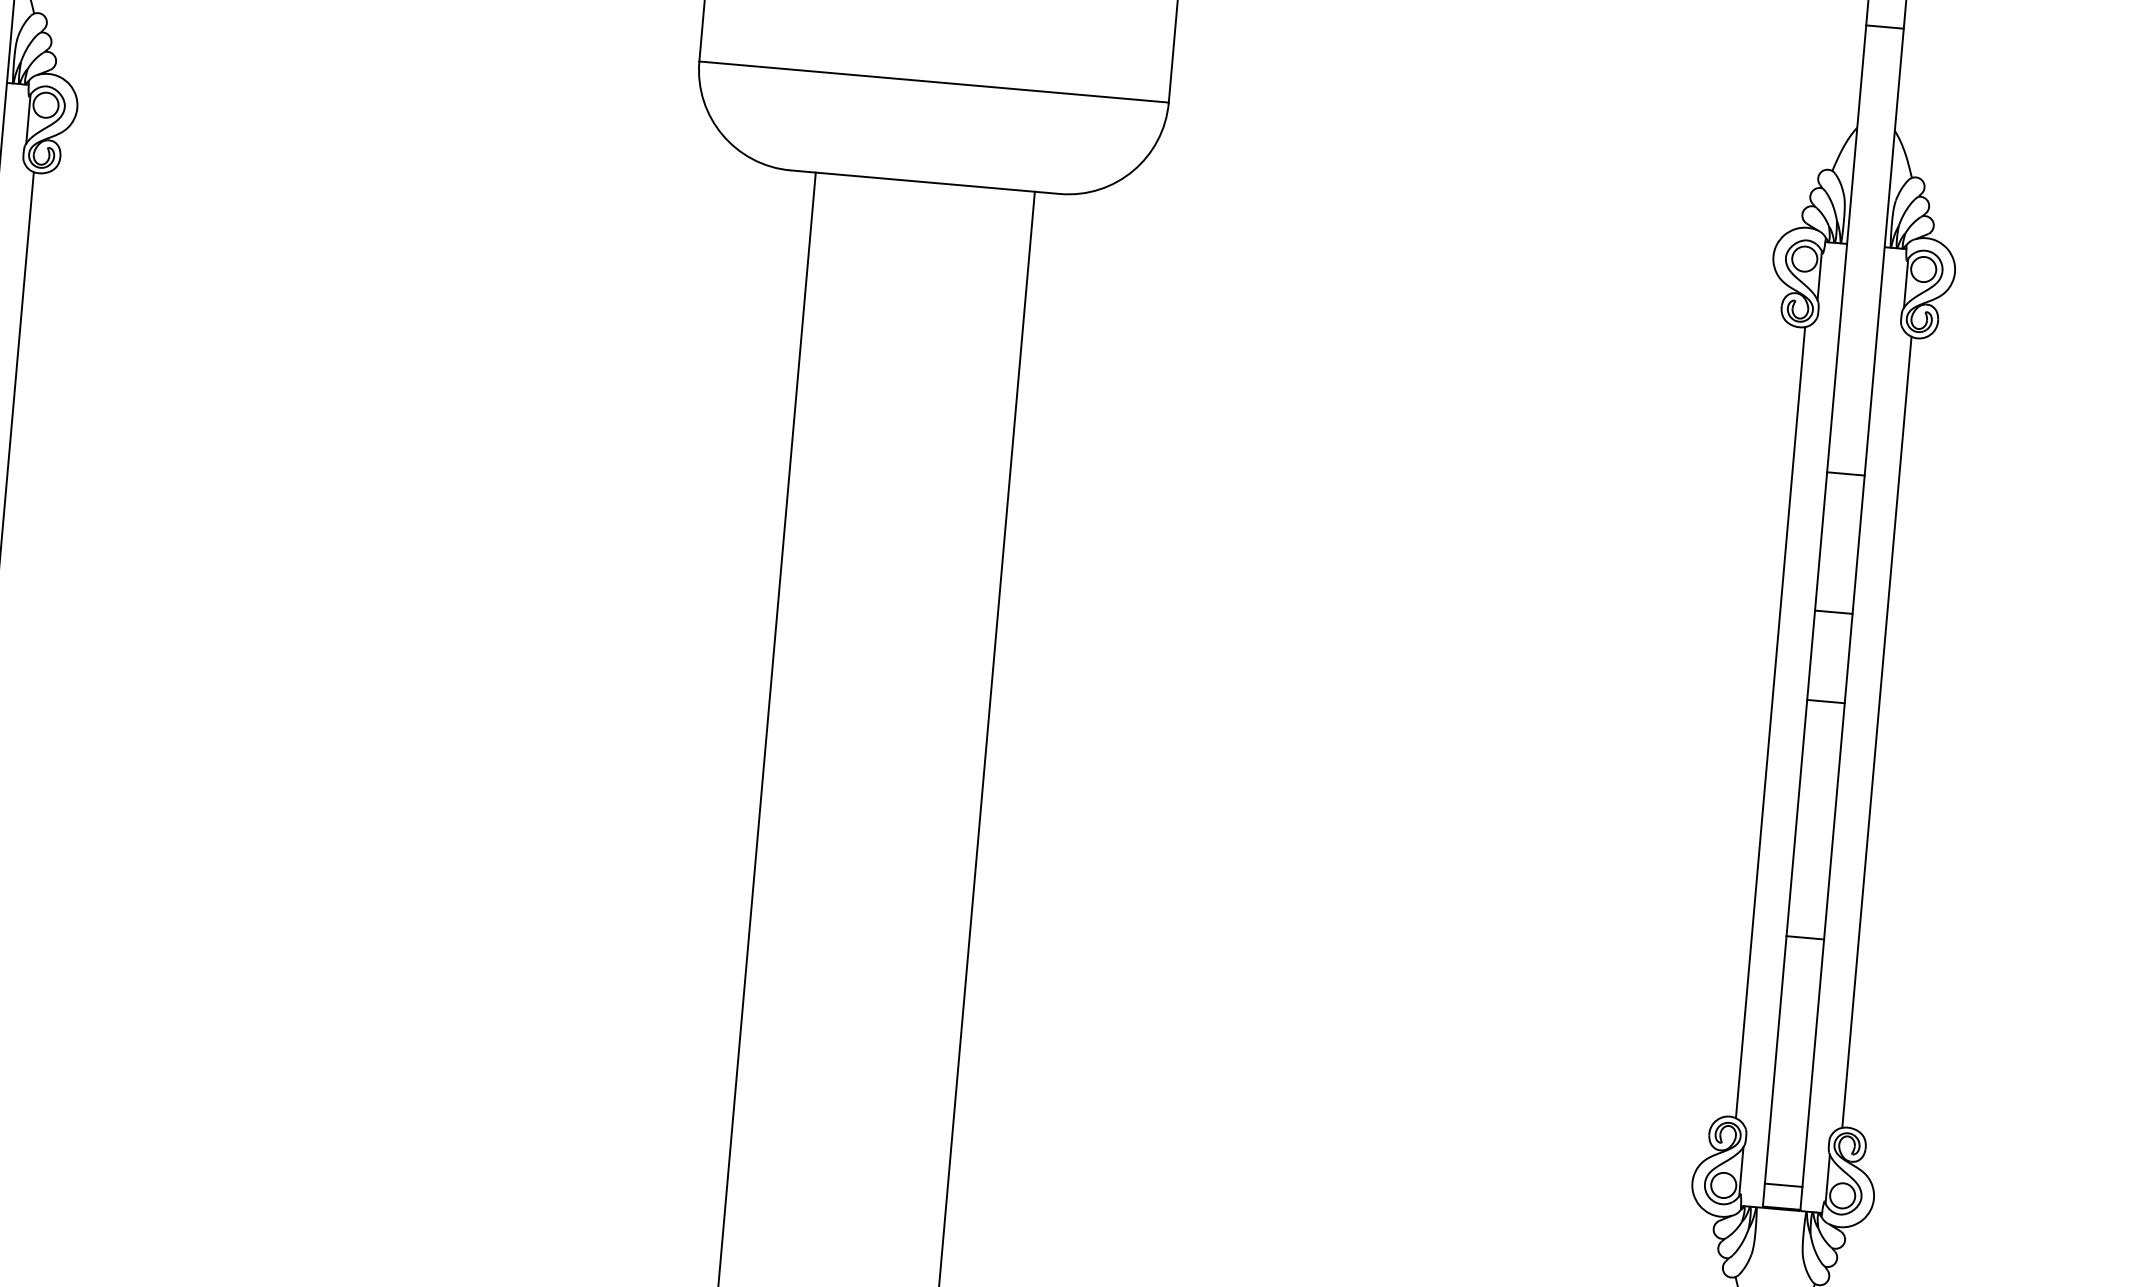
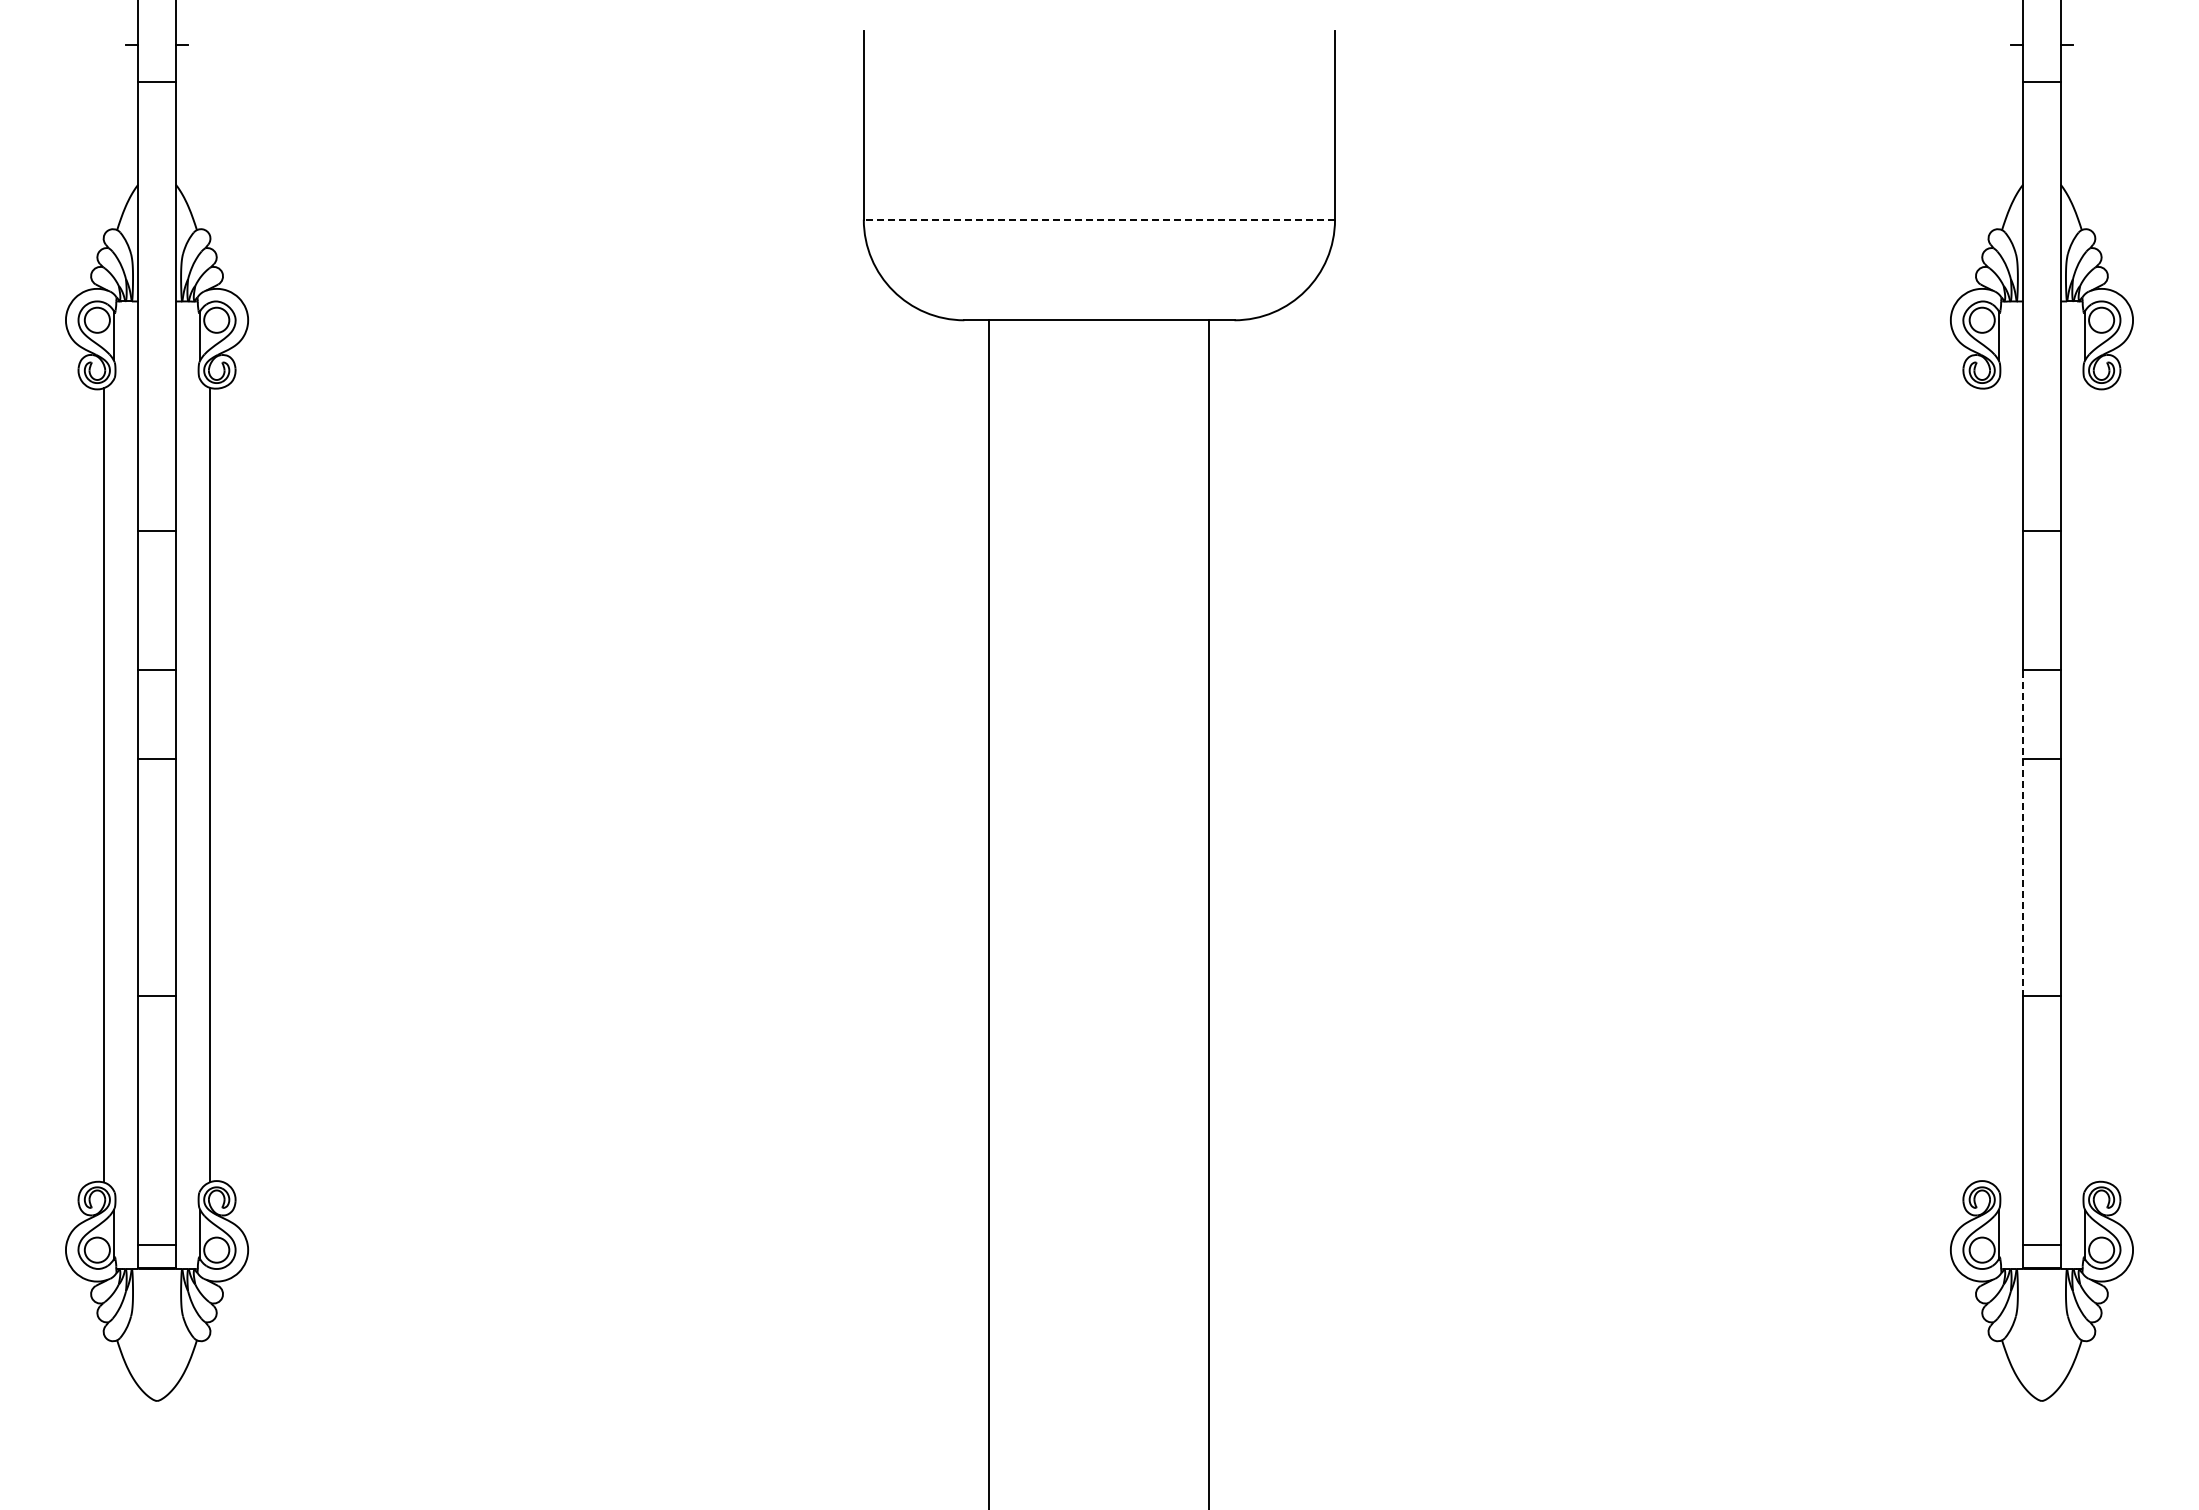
line: (934, 81) -> (1099, 219), solid -> dashed
line: (1770, 723) -> (1988, 785), removed
line: (1877, 732) -> (2095, 785), removed
line: (1801, 773) -> (2023, 833), solid -> dashed

